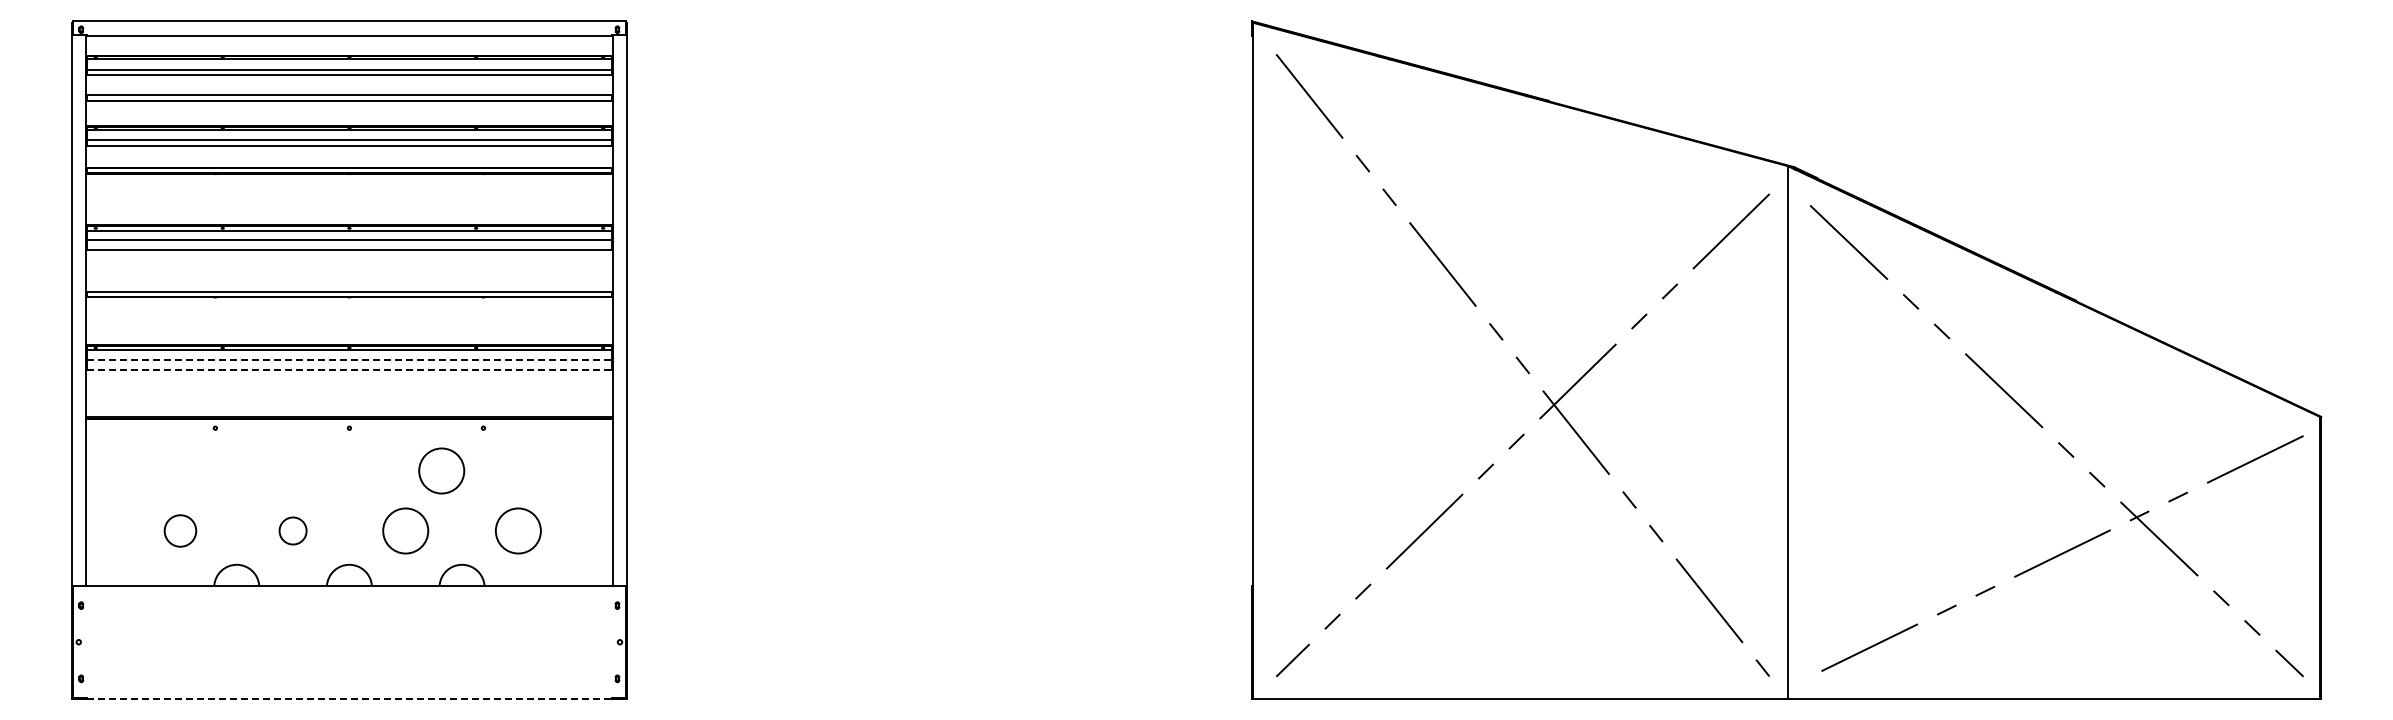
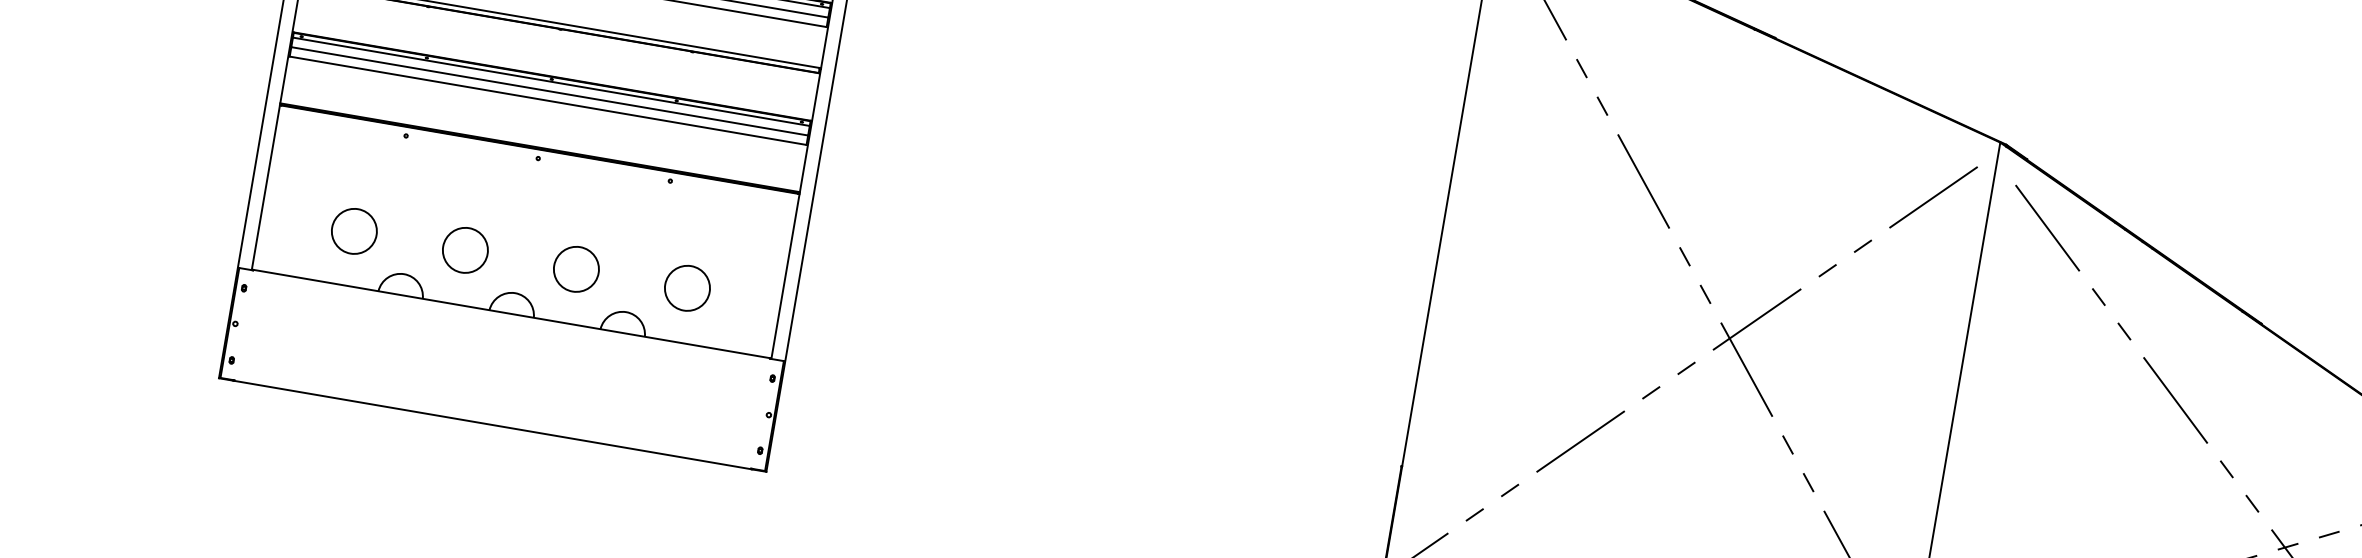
line: (349, 360) -> (549, 91), dashed -> solid
line: (349, 369) -> (548, 100), dashed -> solid
circle: (441, 470) -> (621, 215), removed
circle: (180, 530) -> (354, 230), size x1.43
circle: (292, 530) -> (464, 249), size x1.67
line: (349, 698) -> (492, 424), dashed -> solid

